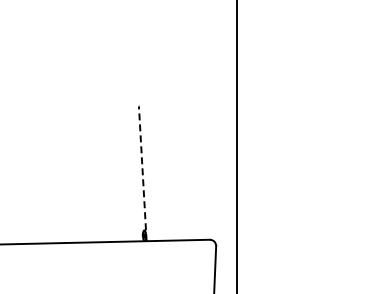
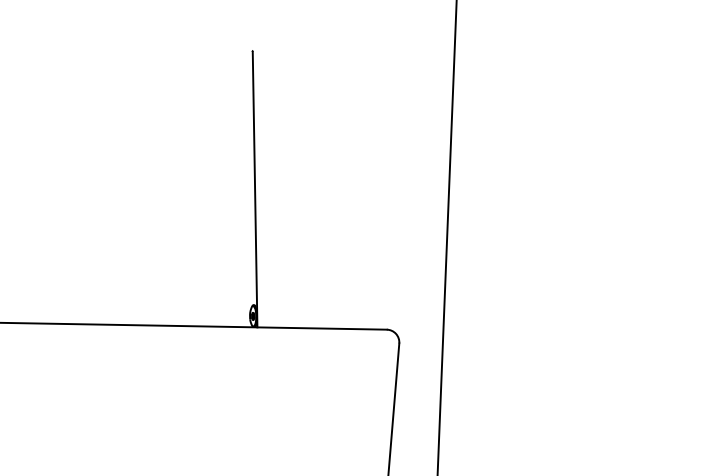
line: (142, 173) -> (254, 188), dashed -> solid

